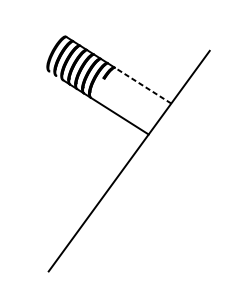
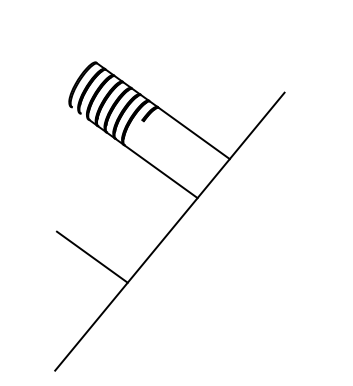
line: (143, 85) -> (194, 133), dashed -> solid
line: (71, 183) -> (91, 256), added

